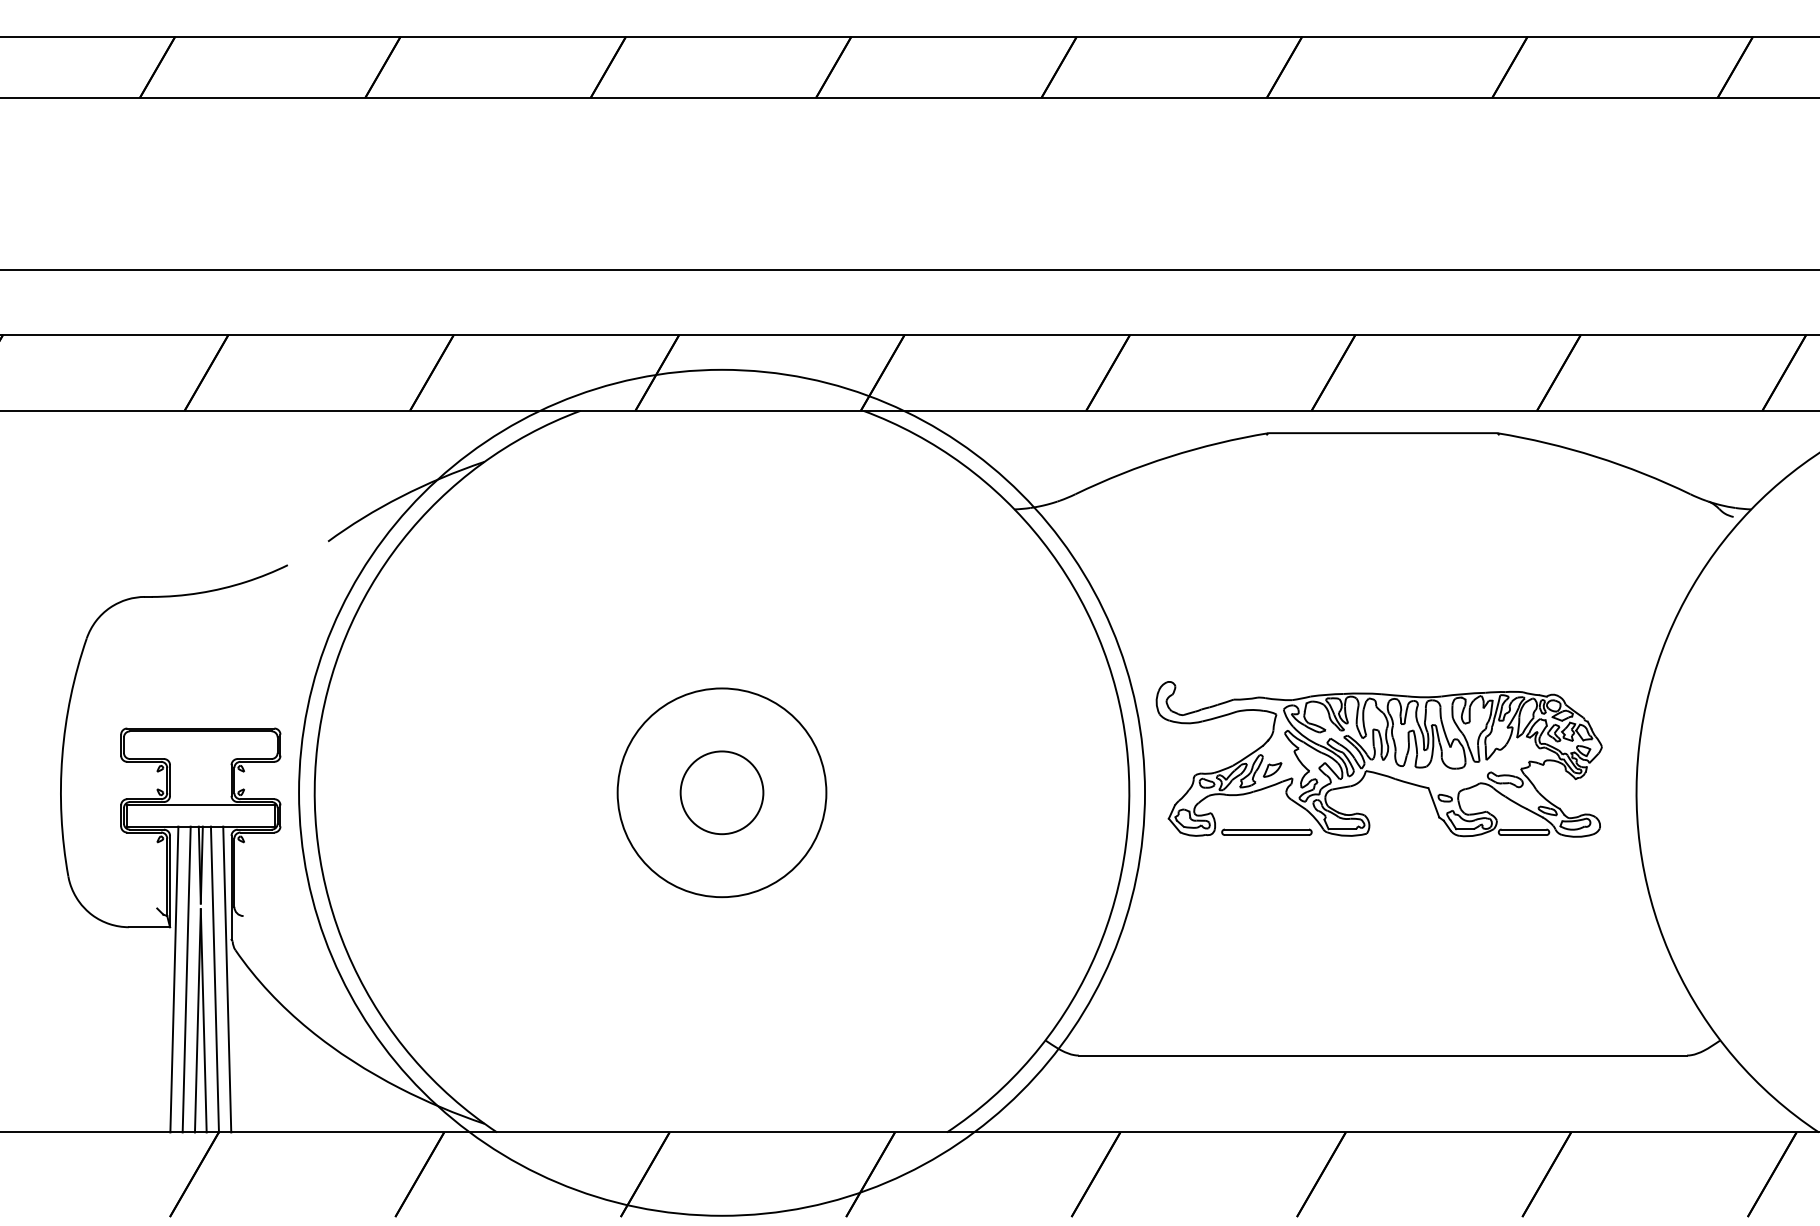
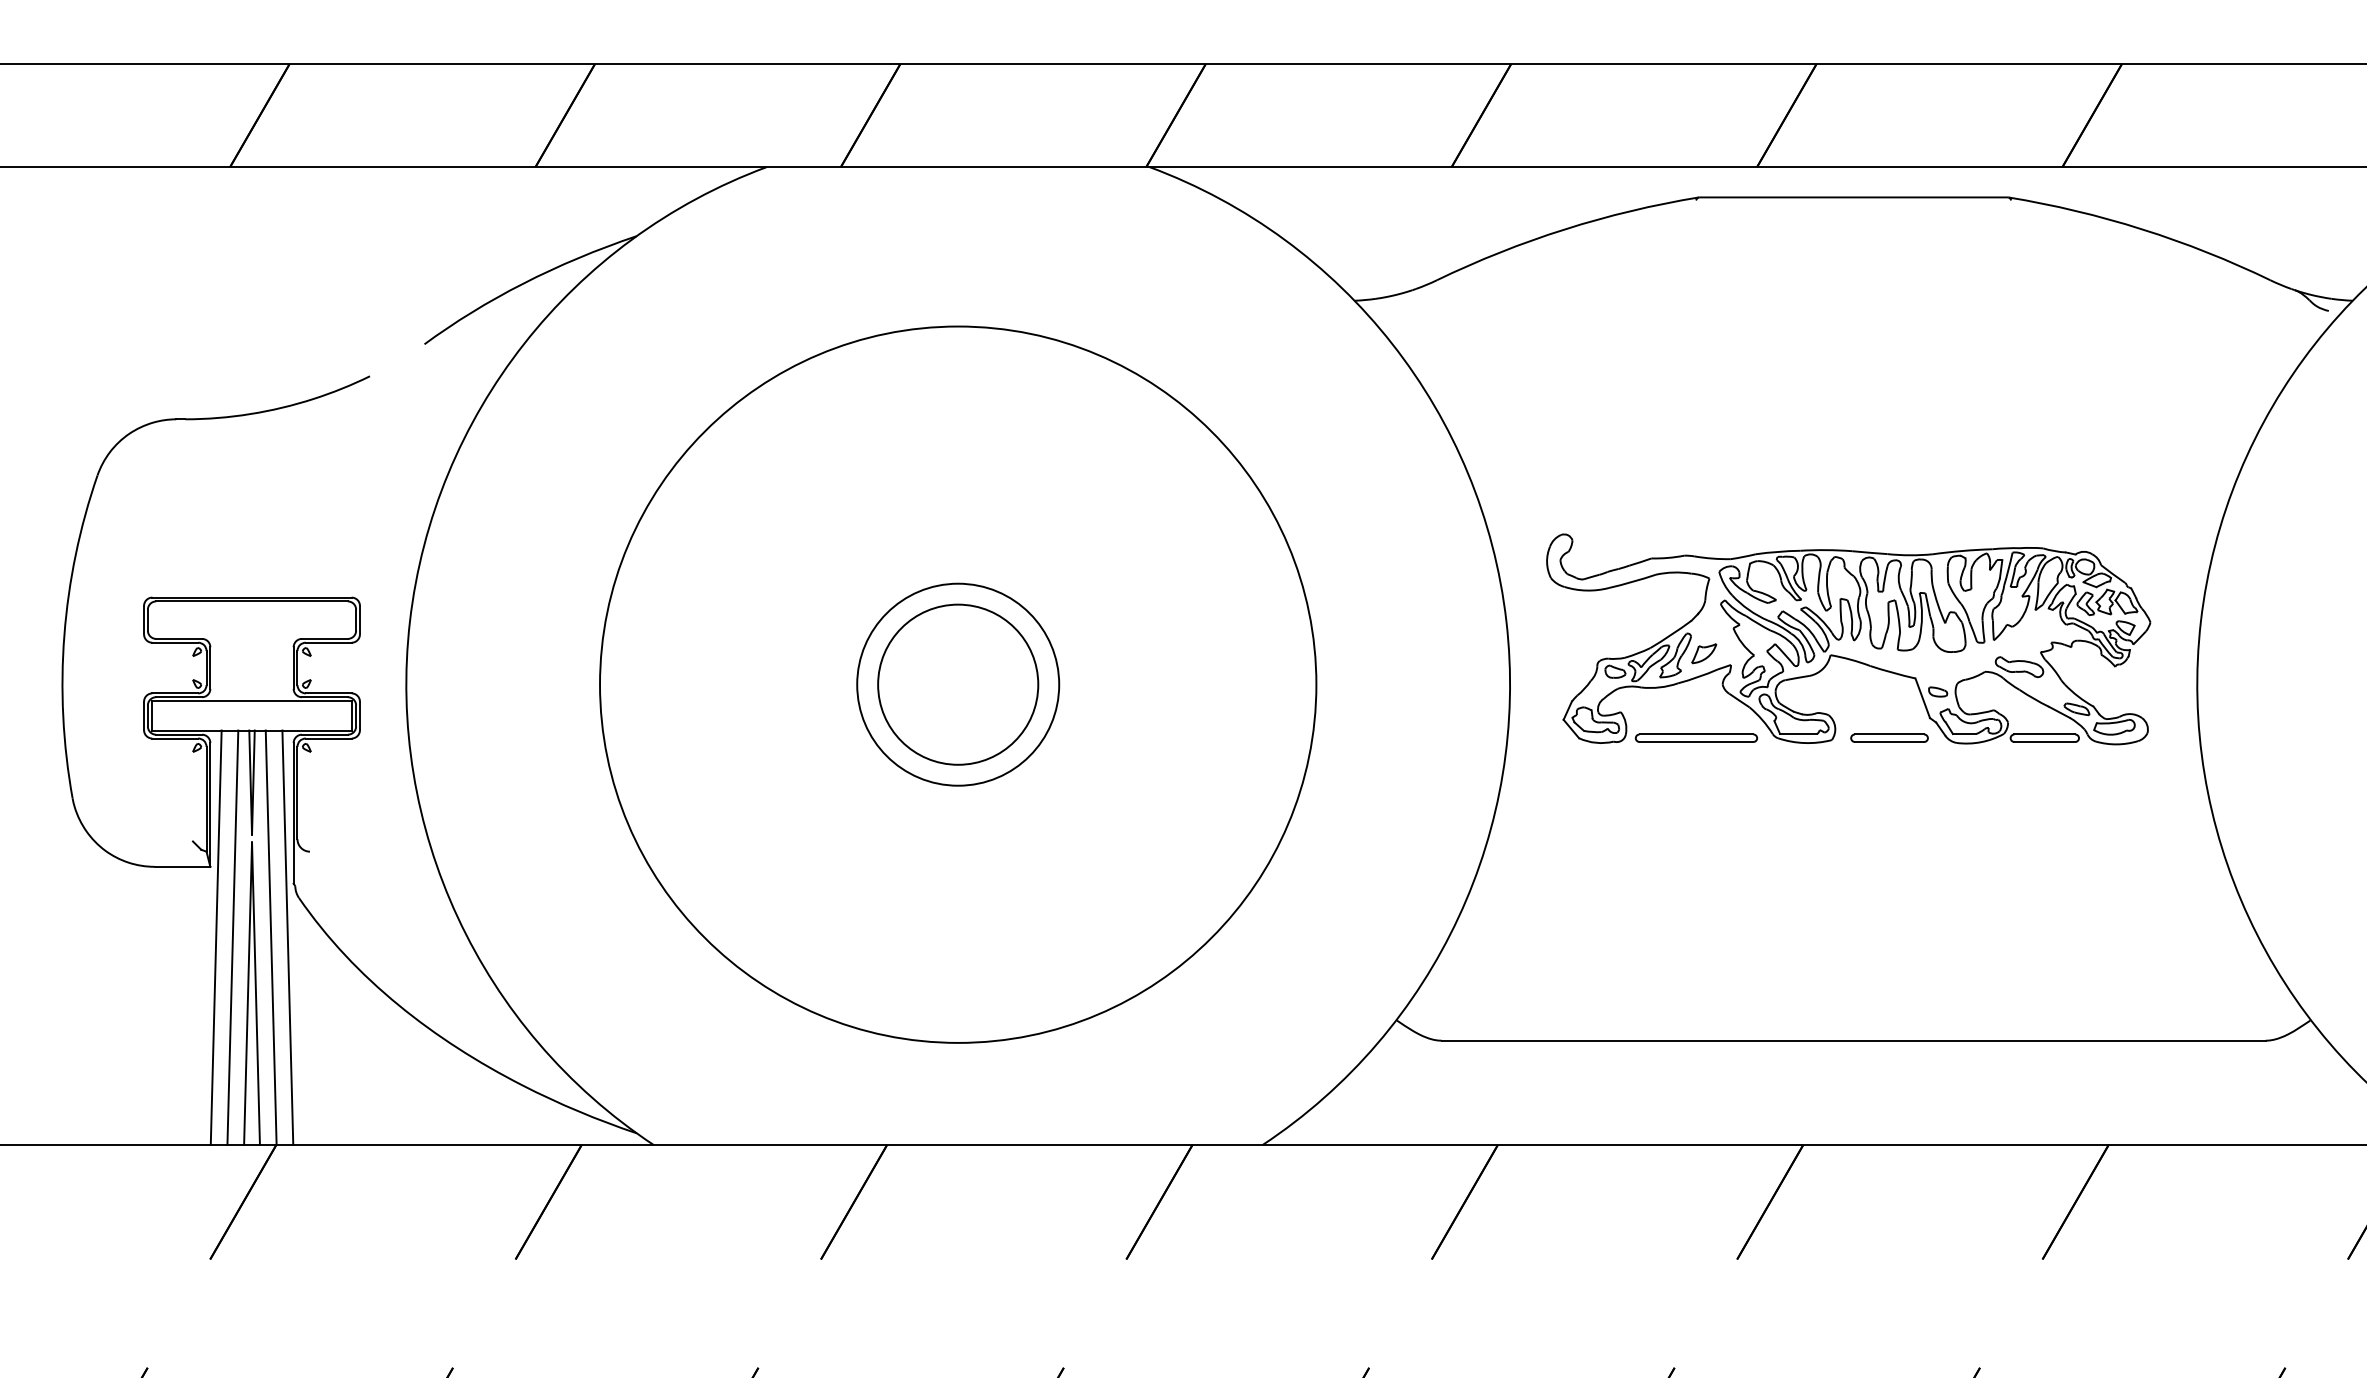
circle: (721, 792) -> (957, 684), size x0.62
circle: (721, 792) -> (957, 684), size x0.71
circle: (721, 792) -> (957, 684), size x1.43
part: (1409, 831) -> (1889, 737), added

